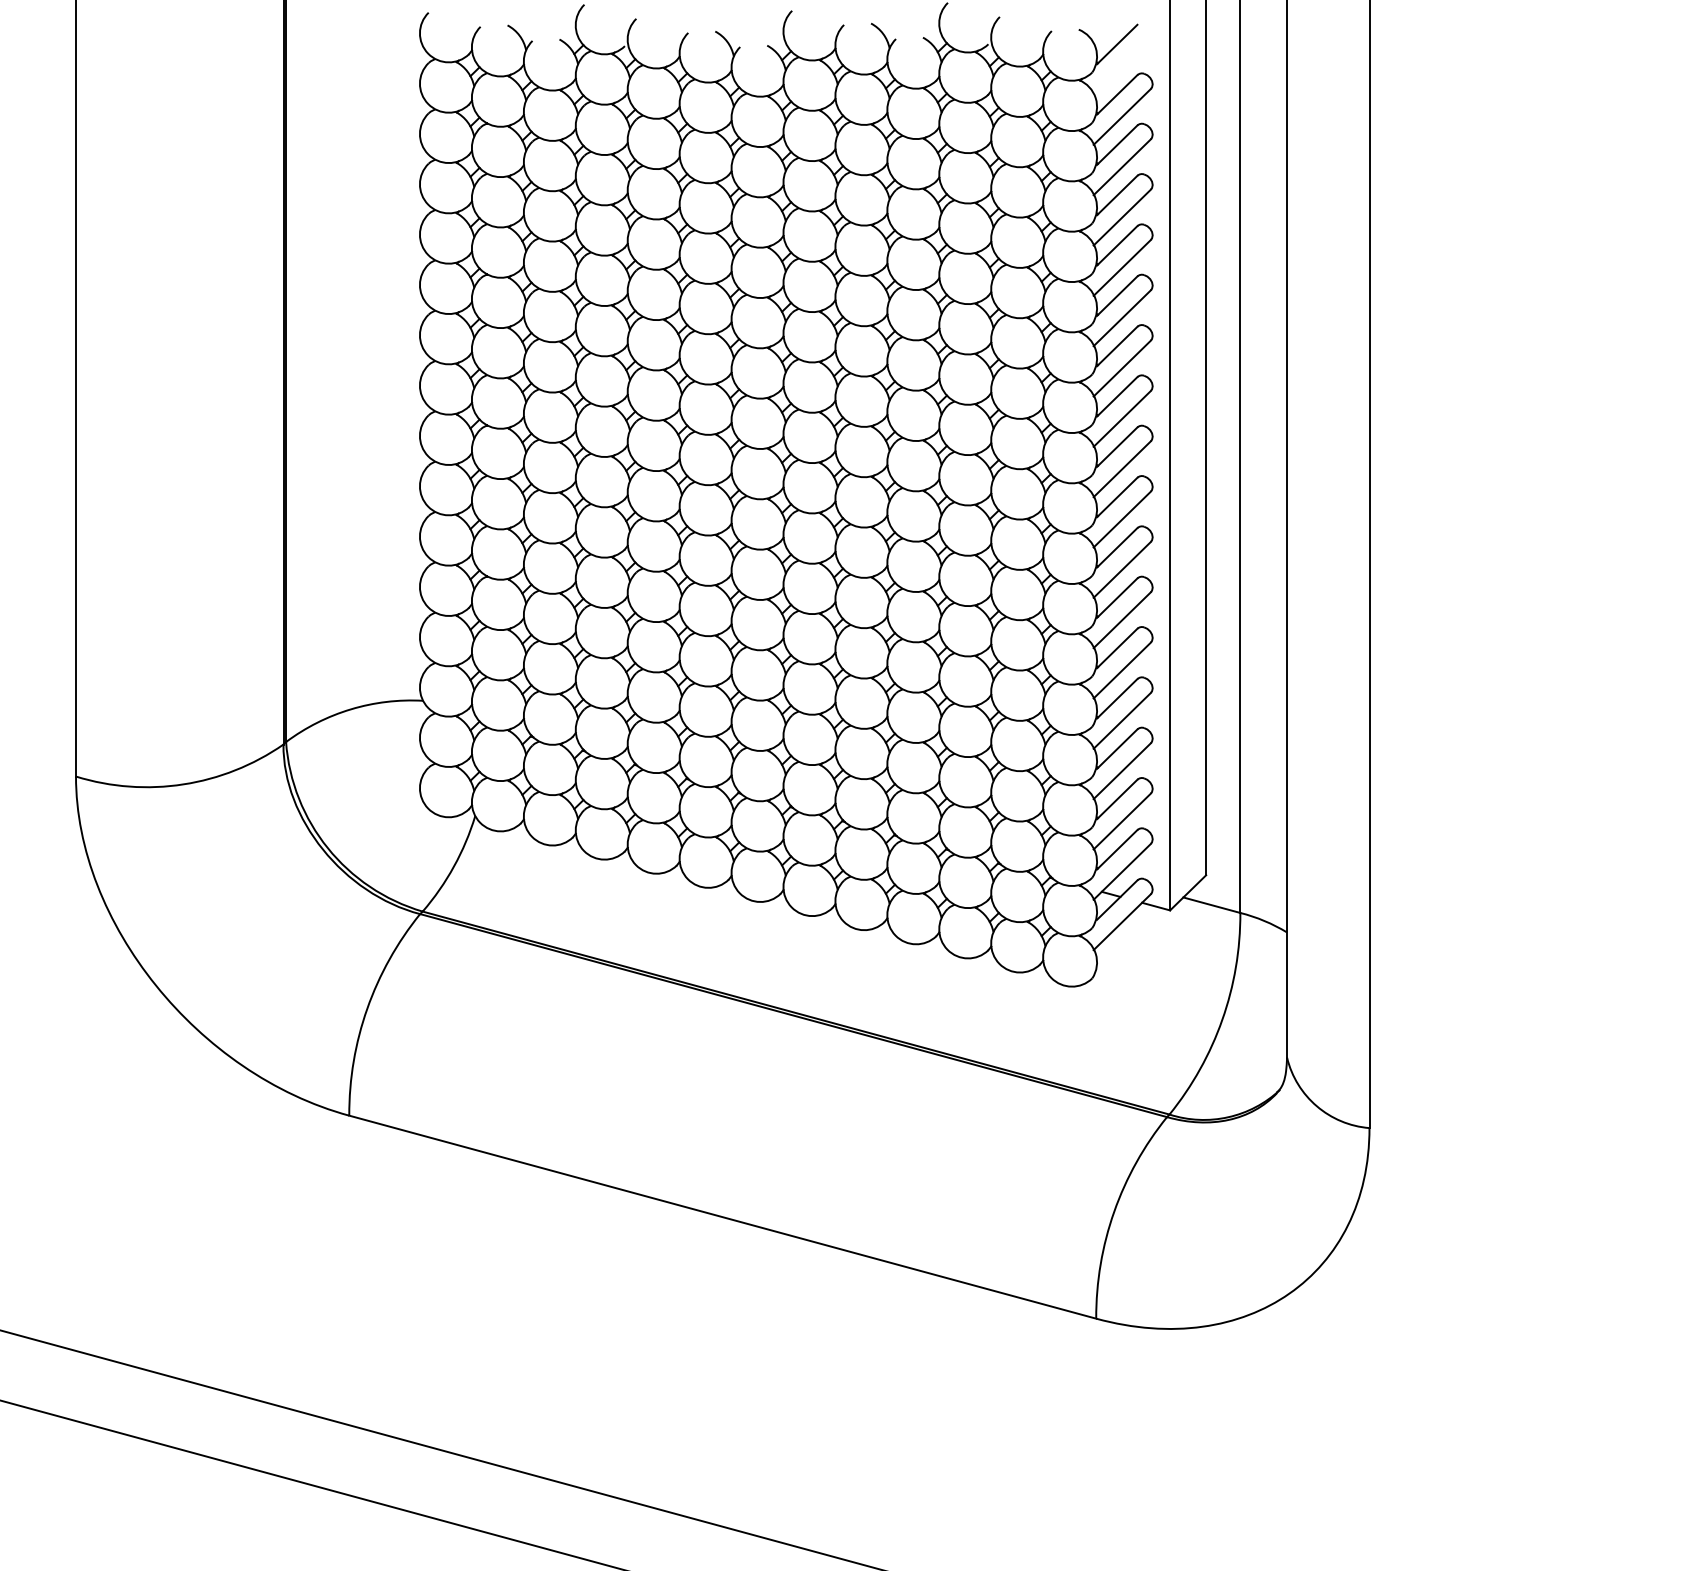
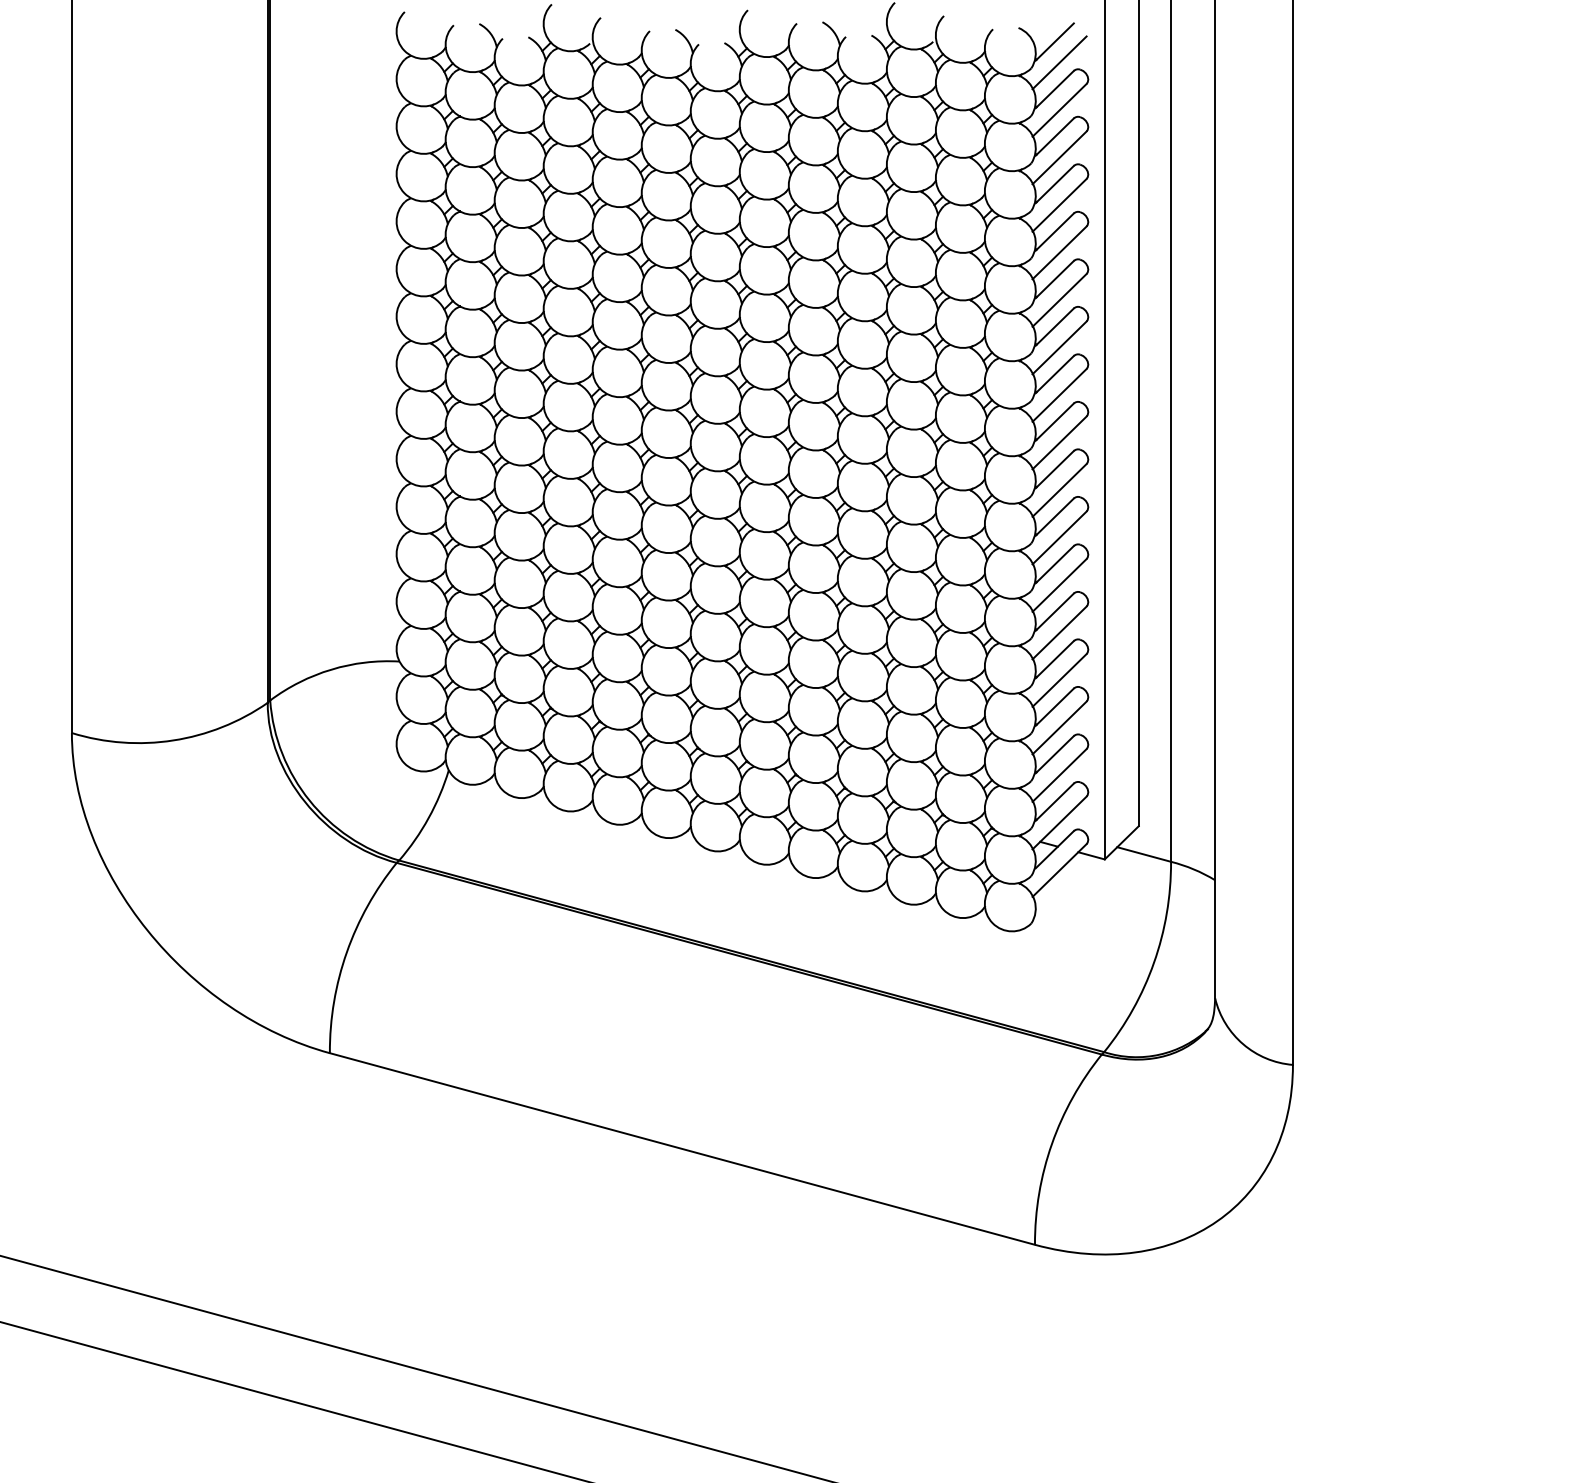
line: (1121, 66) -> (1058, 62), added

